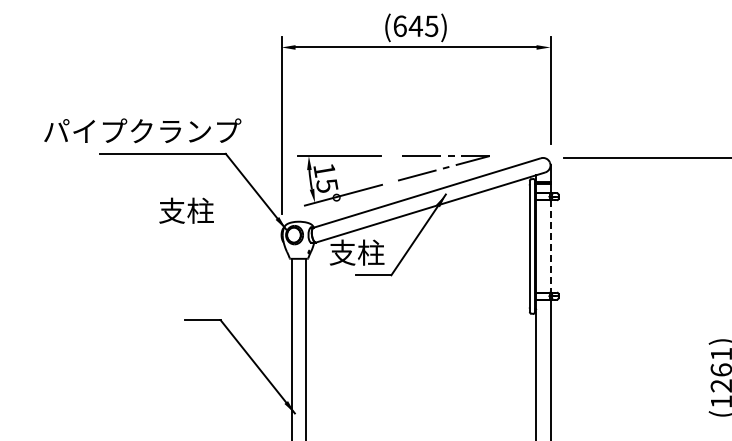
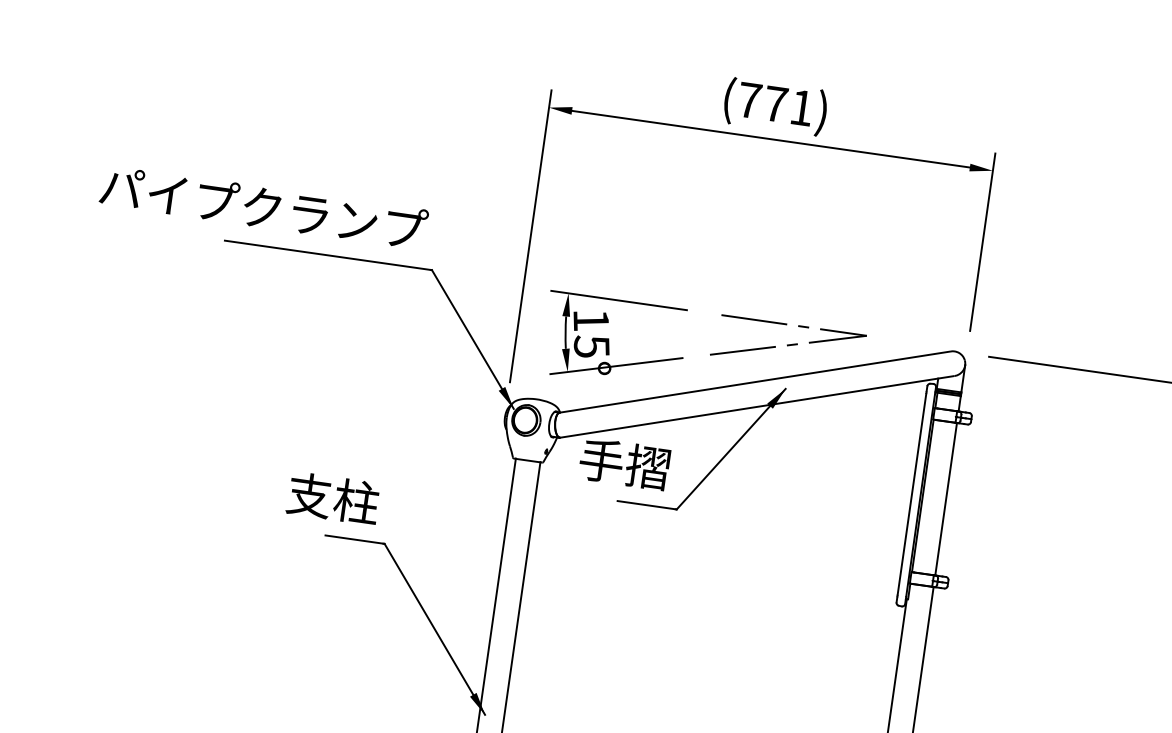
text: (415, 26) -> (774, 104), (645) -> (771)
text: (142, 130) -> (263, 206), moved
text: (186, 210) -> (333, 497), moved
line: (550, 246) -> (946, 499), dashed -> solid
text: (356, 252) -> (624, 463), 支柱 -> 手摺

